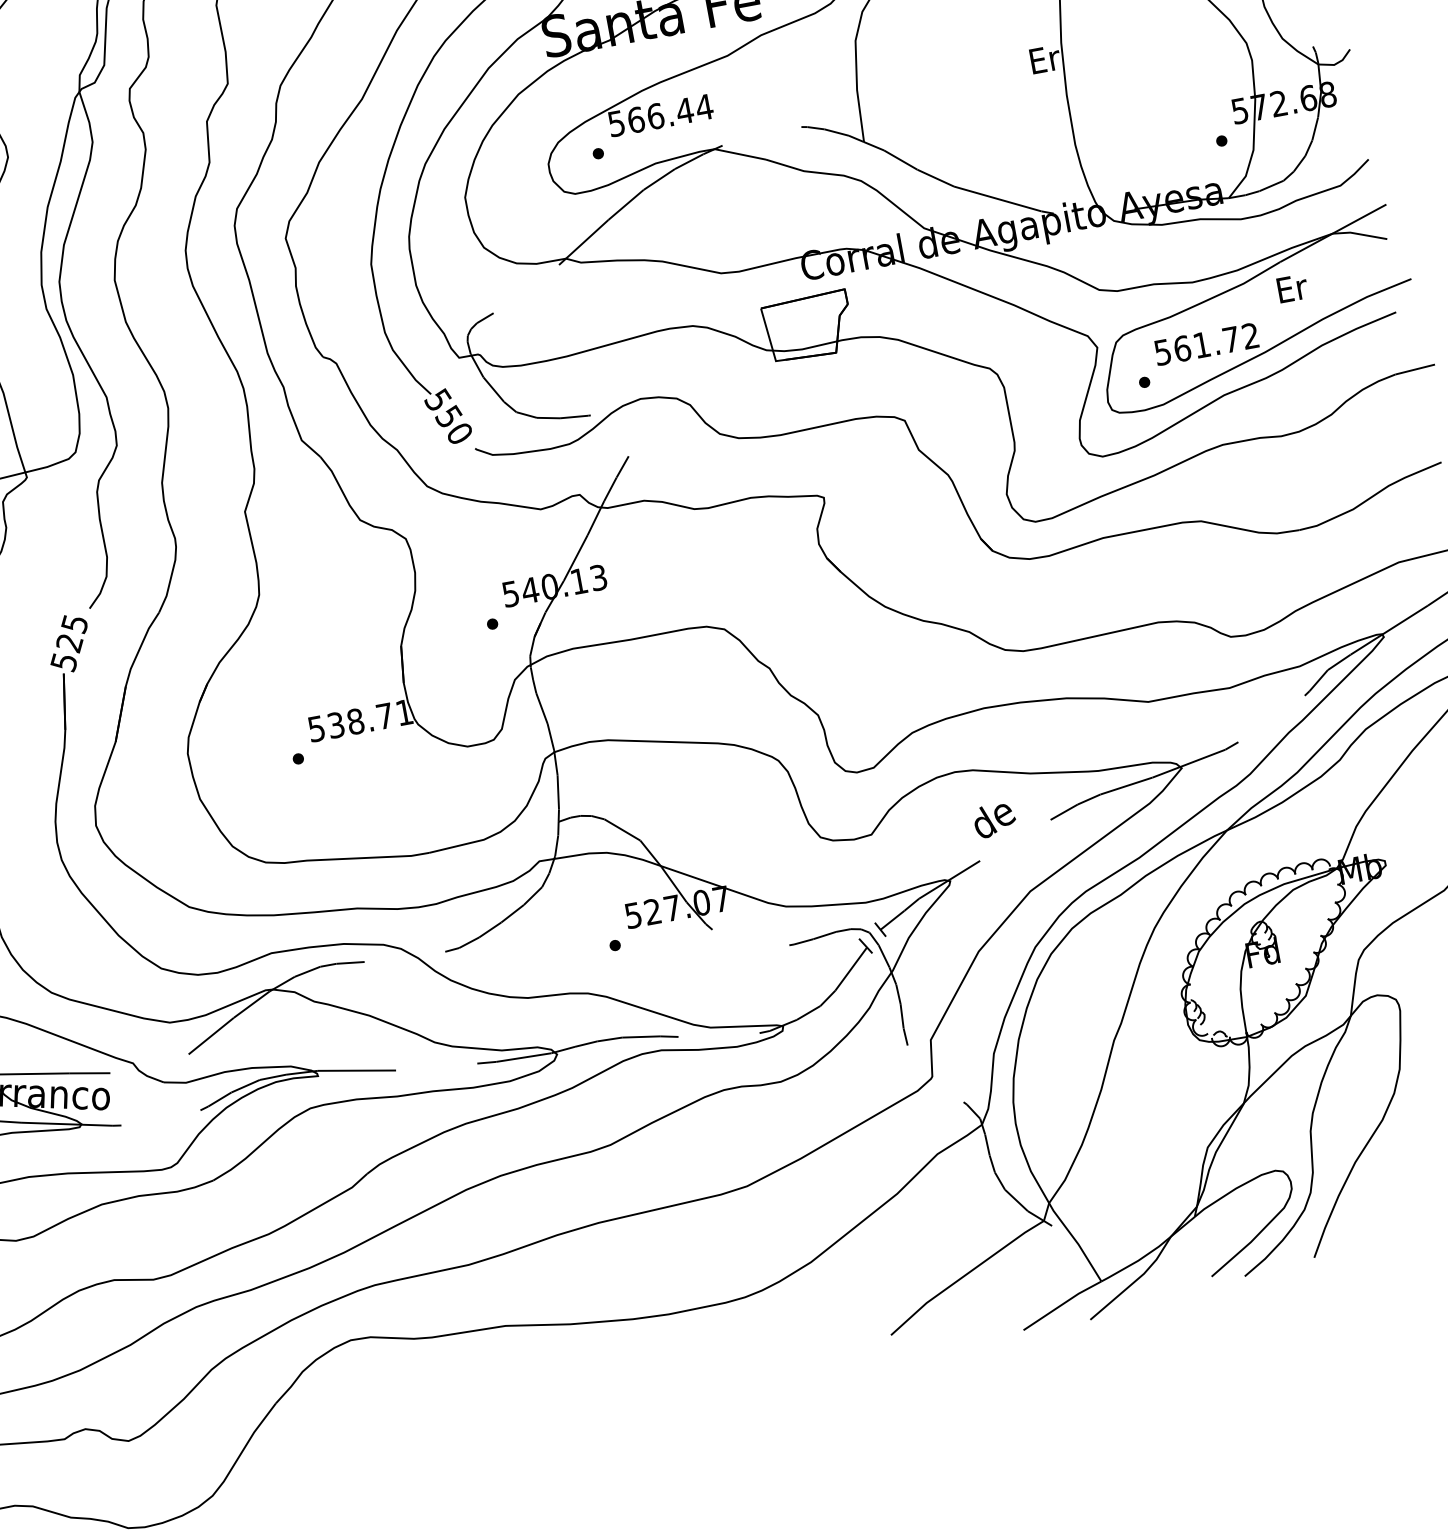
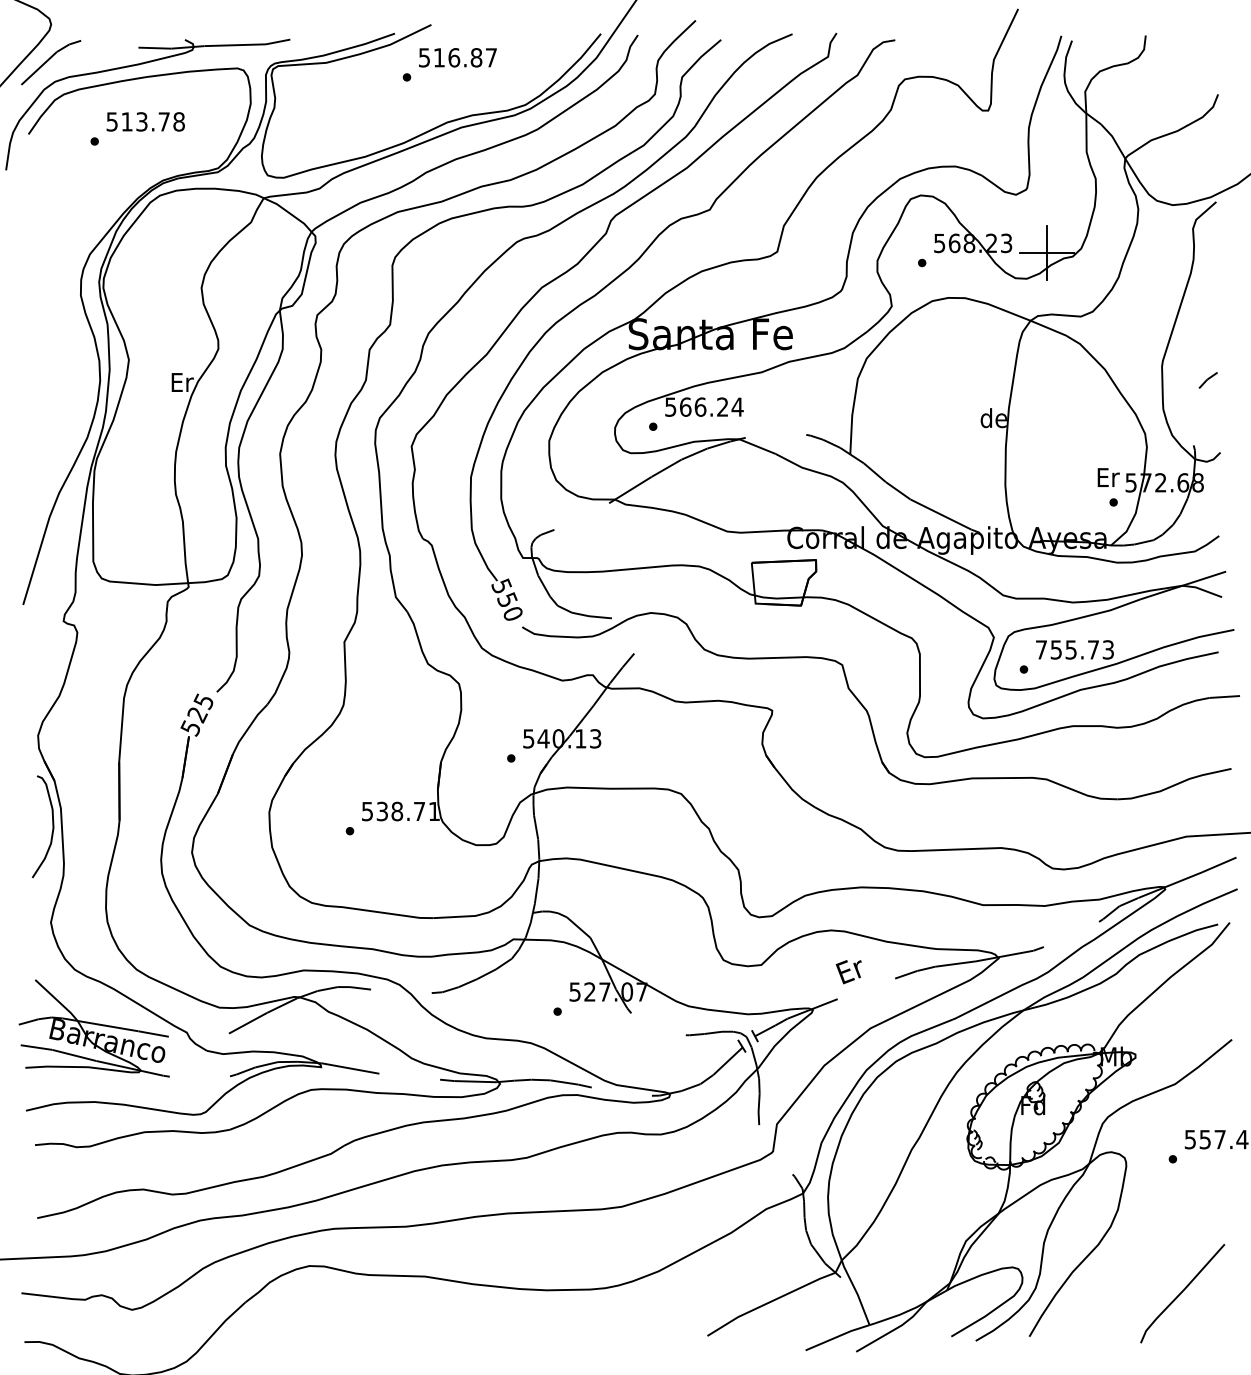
text: (1043, 59) -> (993, 418), Er -> de
text: (684, 110) -> (722, 406), 566.44 -> 566.24
text: (1292, 288) -> (1108, 477), moved
text: (1206, 343) -> (1074, 649), 561.72 -> 755.73
text: (992, 820) -> (852, 971), de -> Er

